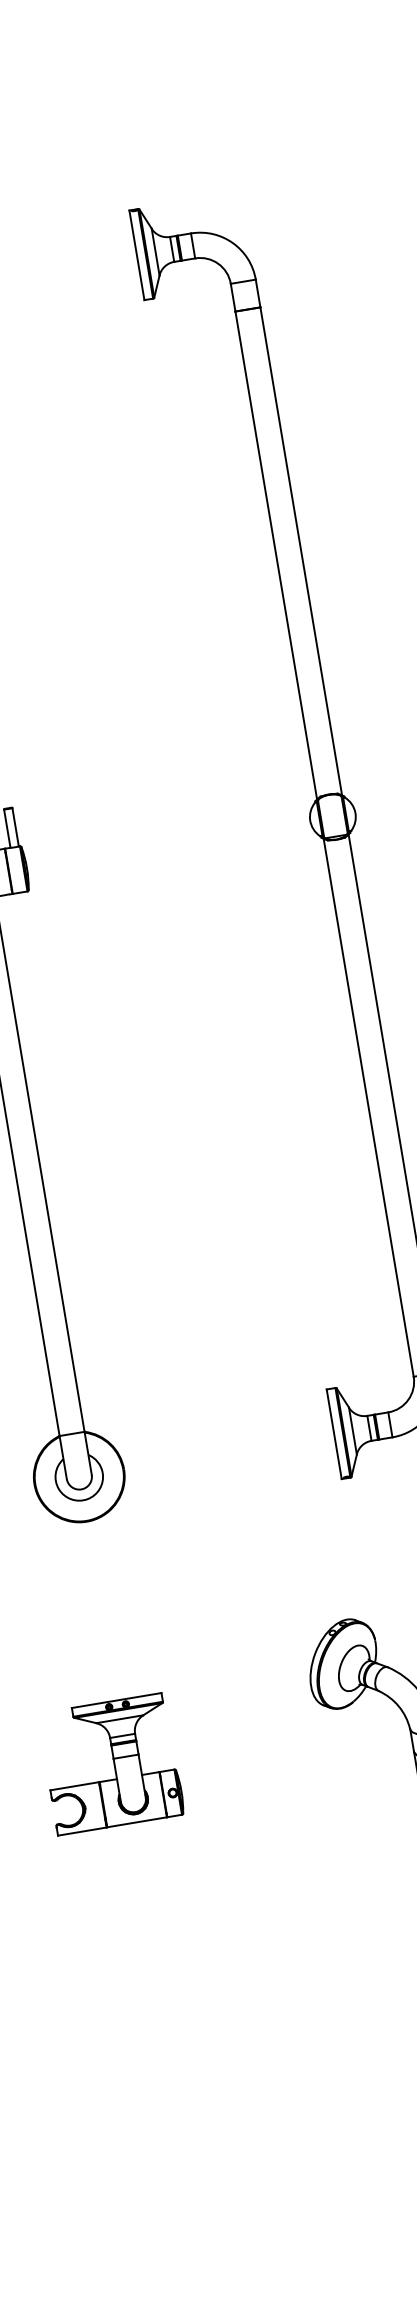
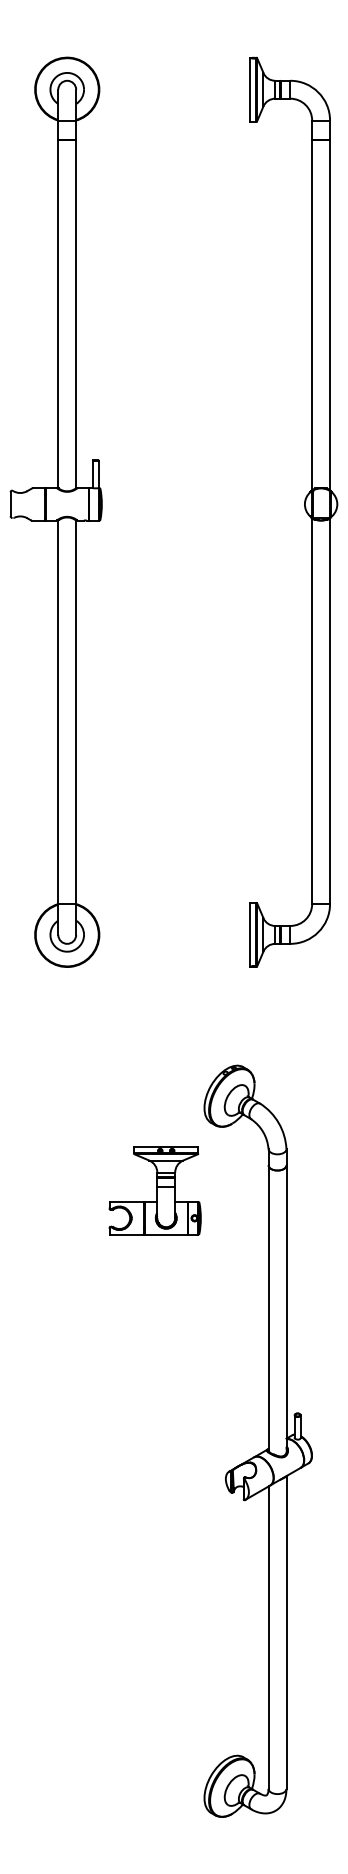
part: (110, 1763) -> (154, 1190), moved

